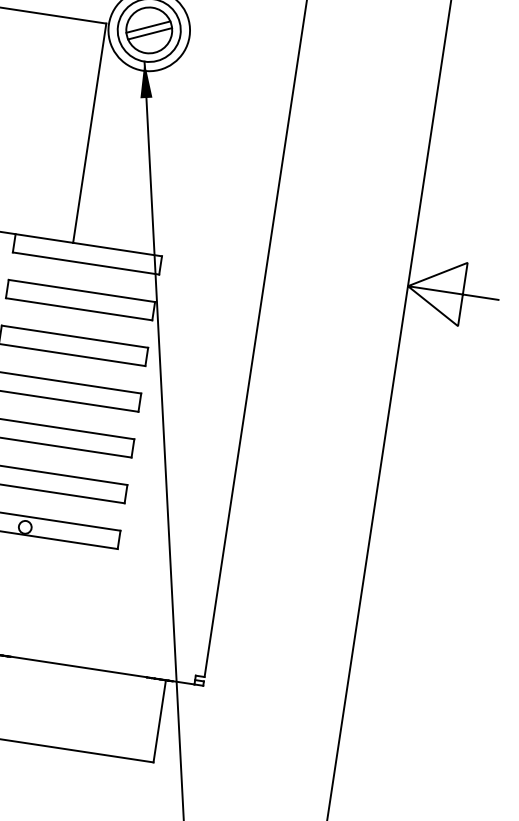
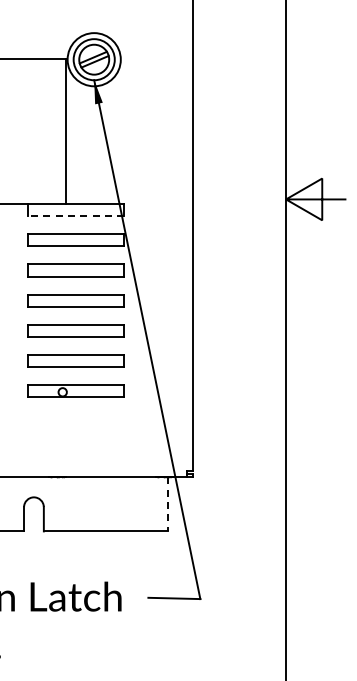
line: (84, 263) -> (75, 216), solid -> dashed
line: (159, 721) -> (168, 504), solid -> dashed

